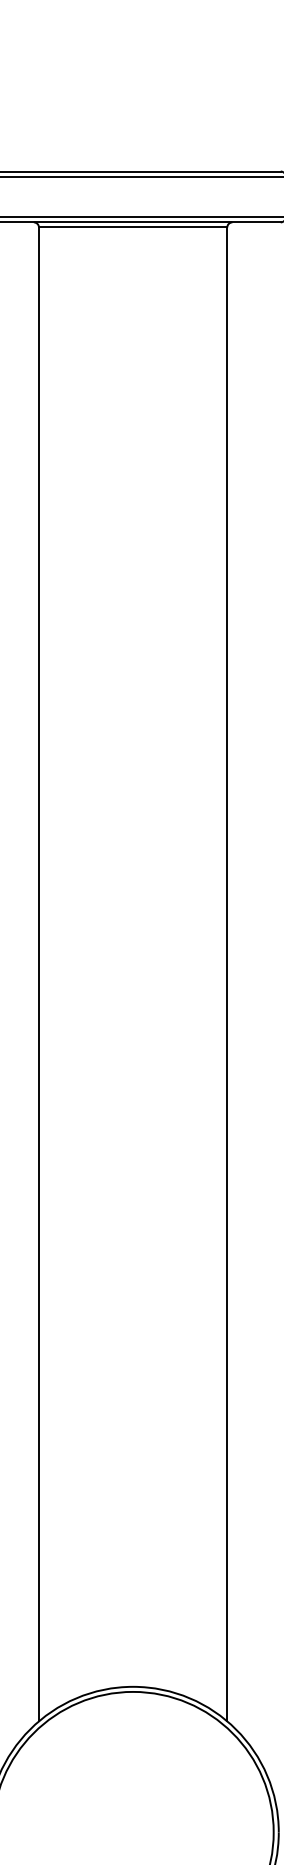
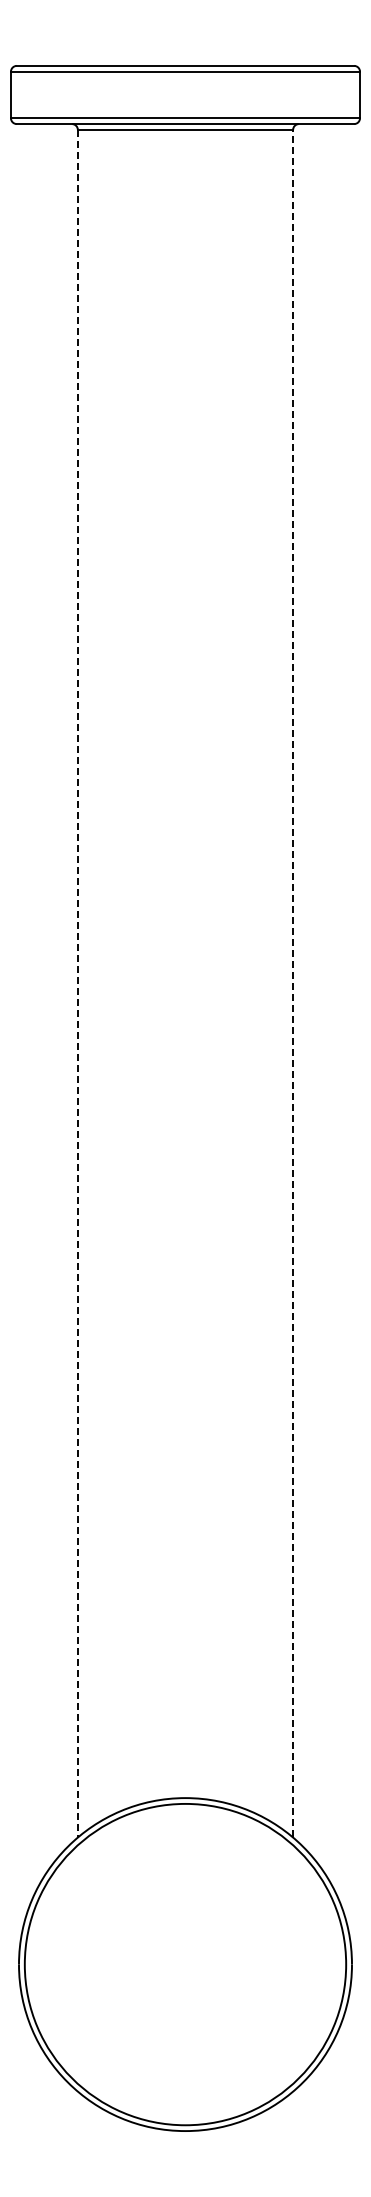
line: (38, 974) -> (77, 983), solid -> dashed
line: (227, 974) -> (293, 983), solid -> dashed

